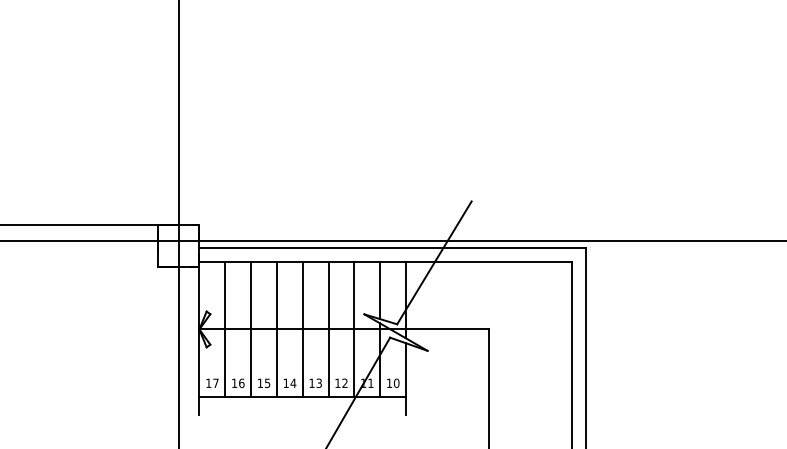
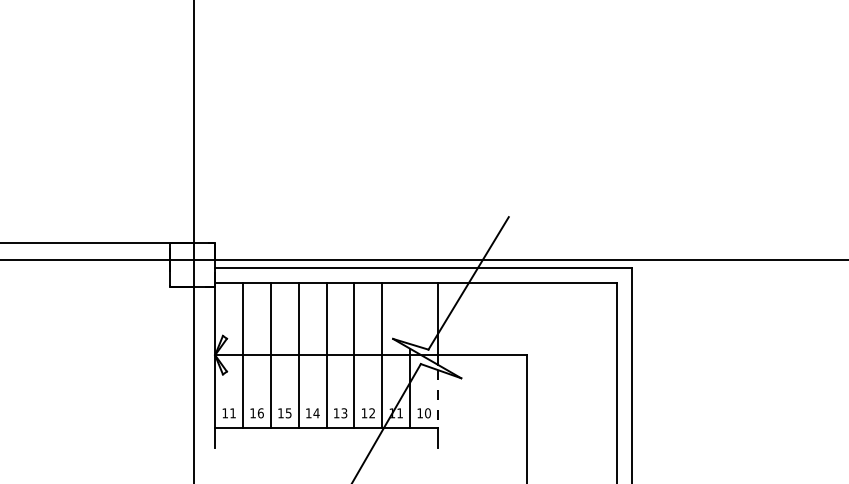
line: (380, 290) -> (410, 313), removed
line: (405, 369) -> (437, 398), solid -> dashed
text: (215, 383) -> (232, 413), 17 -> 11

